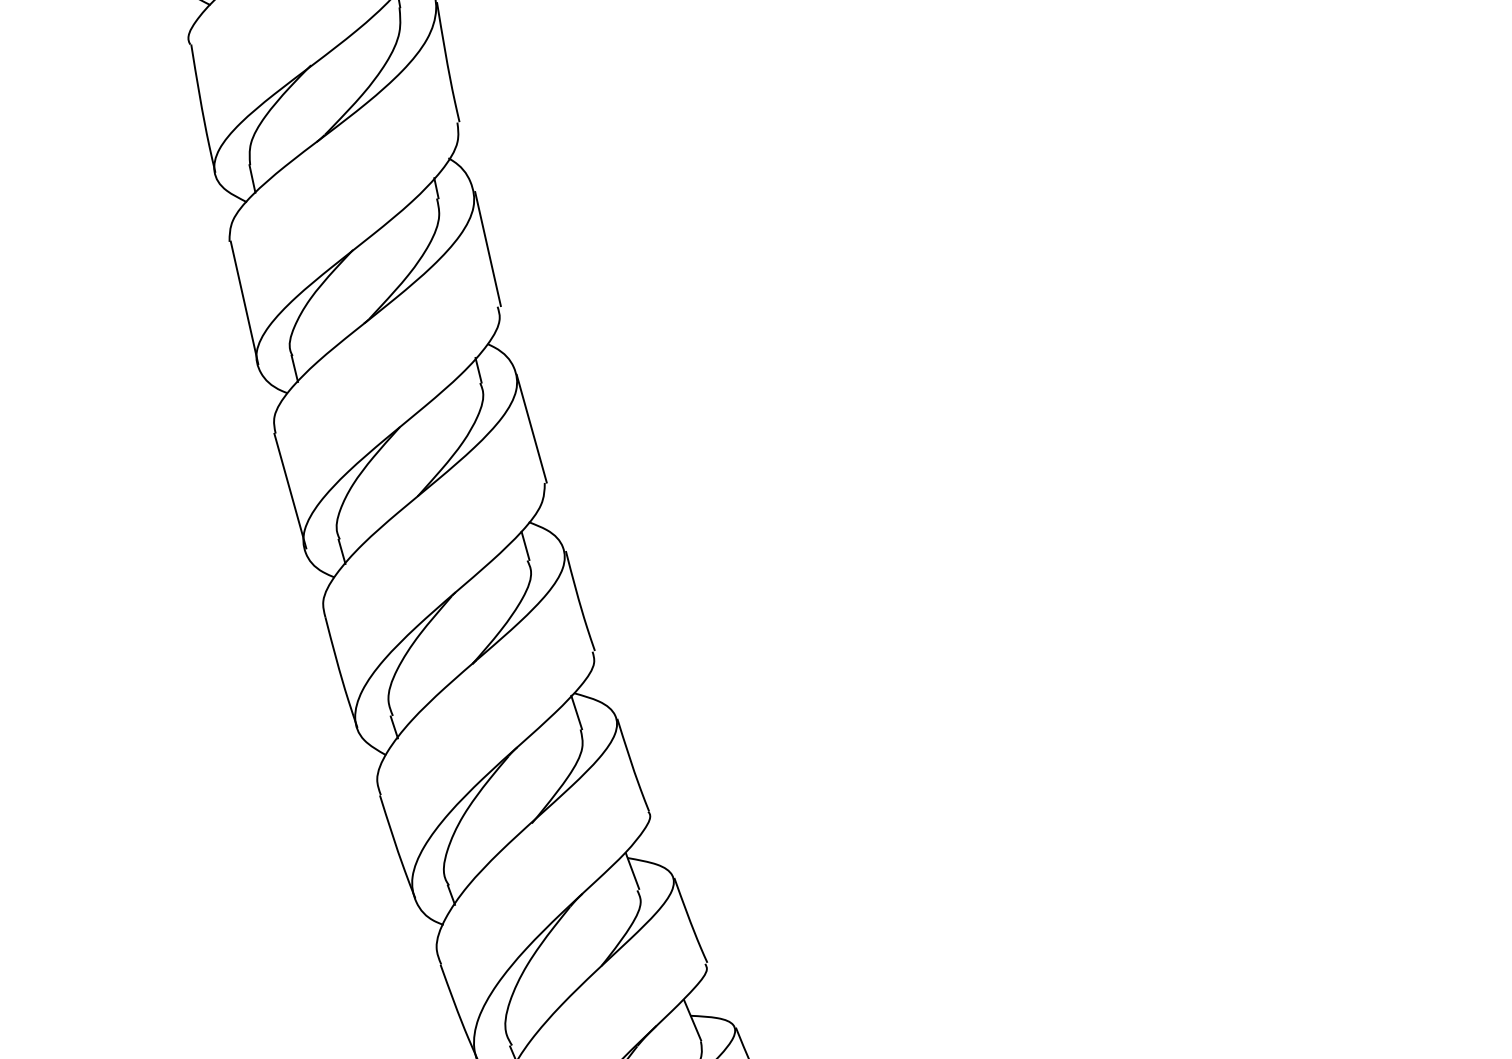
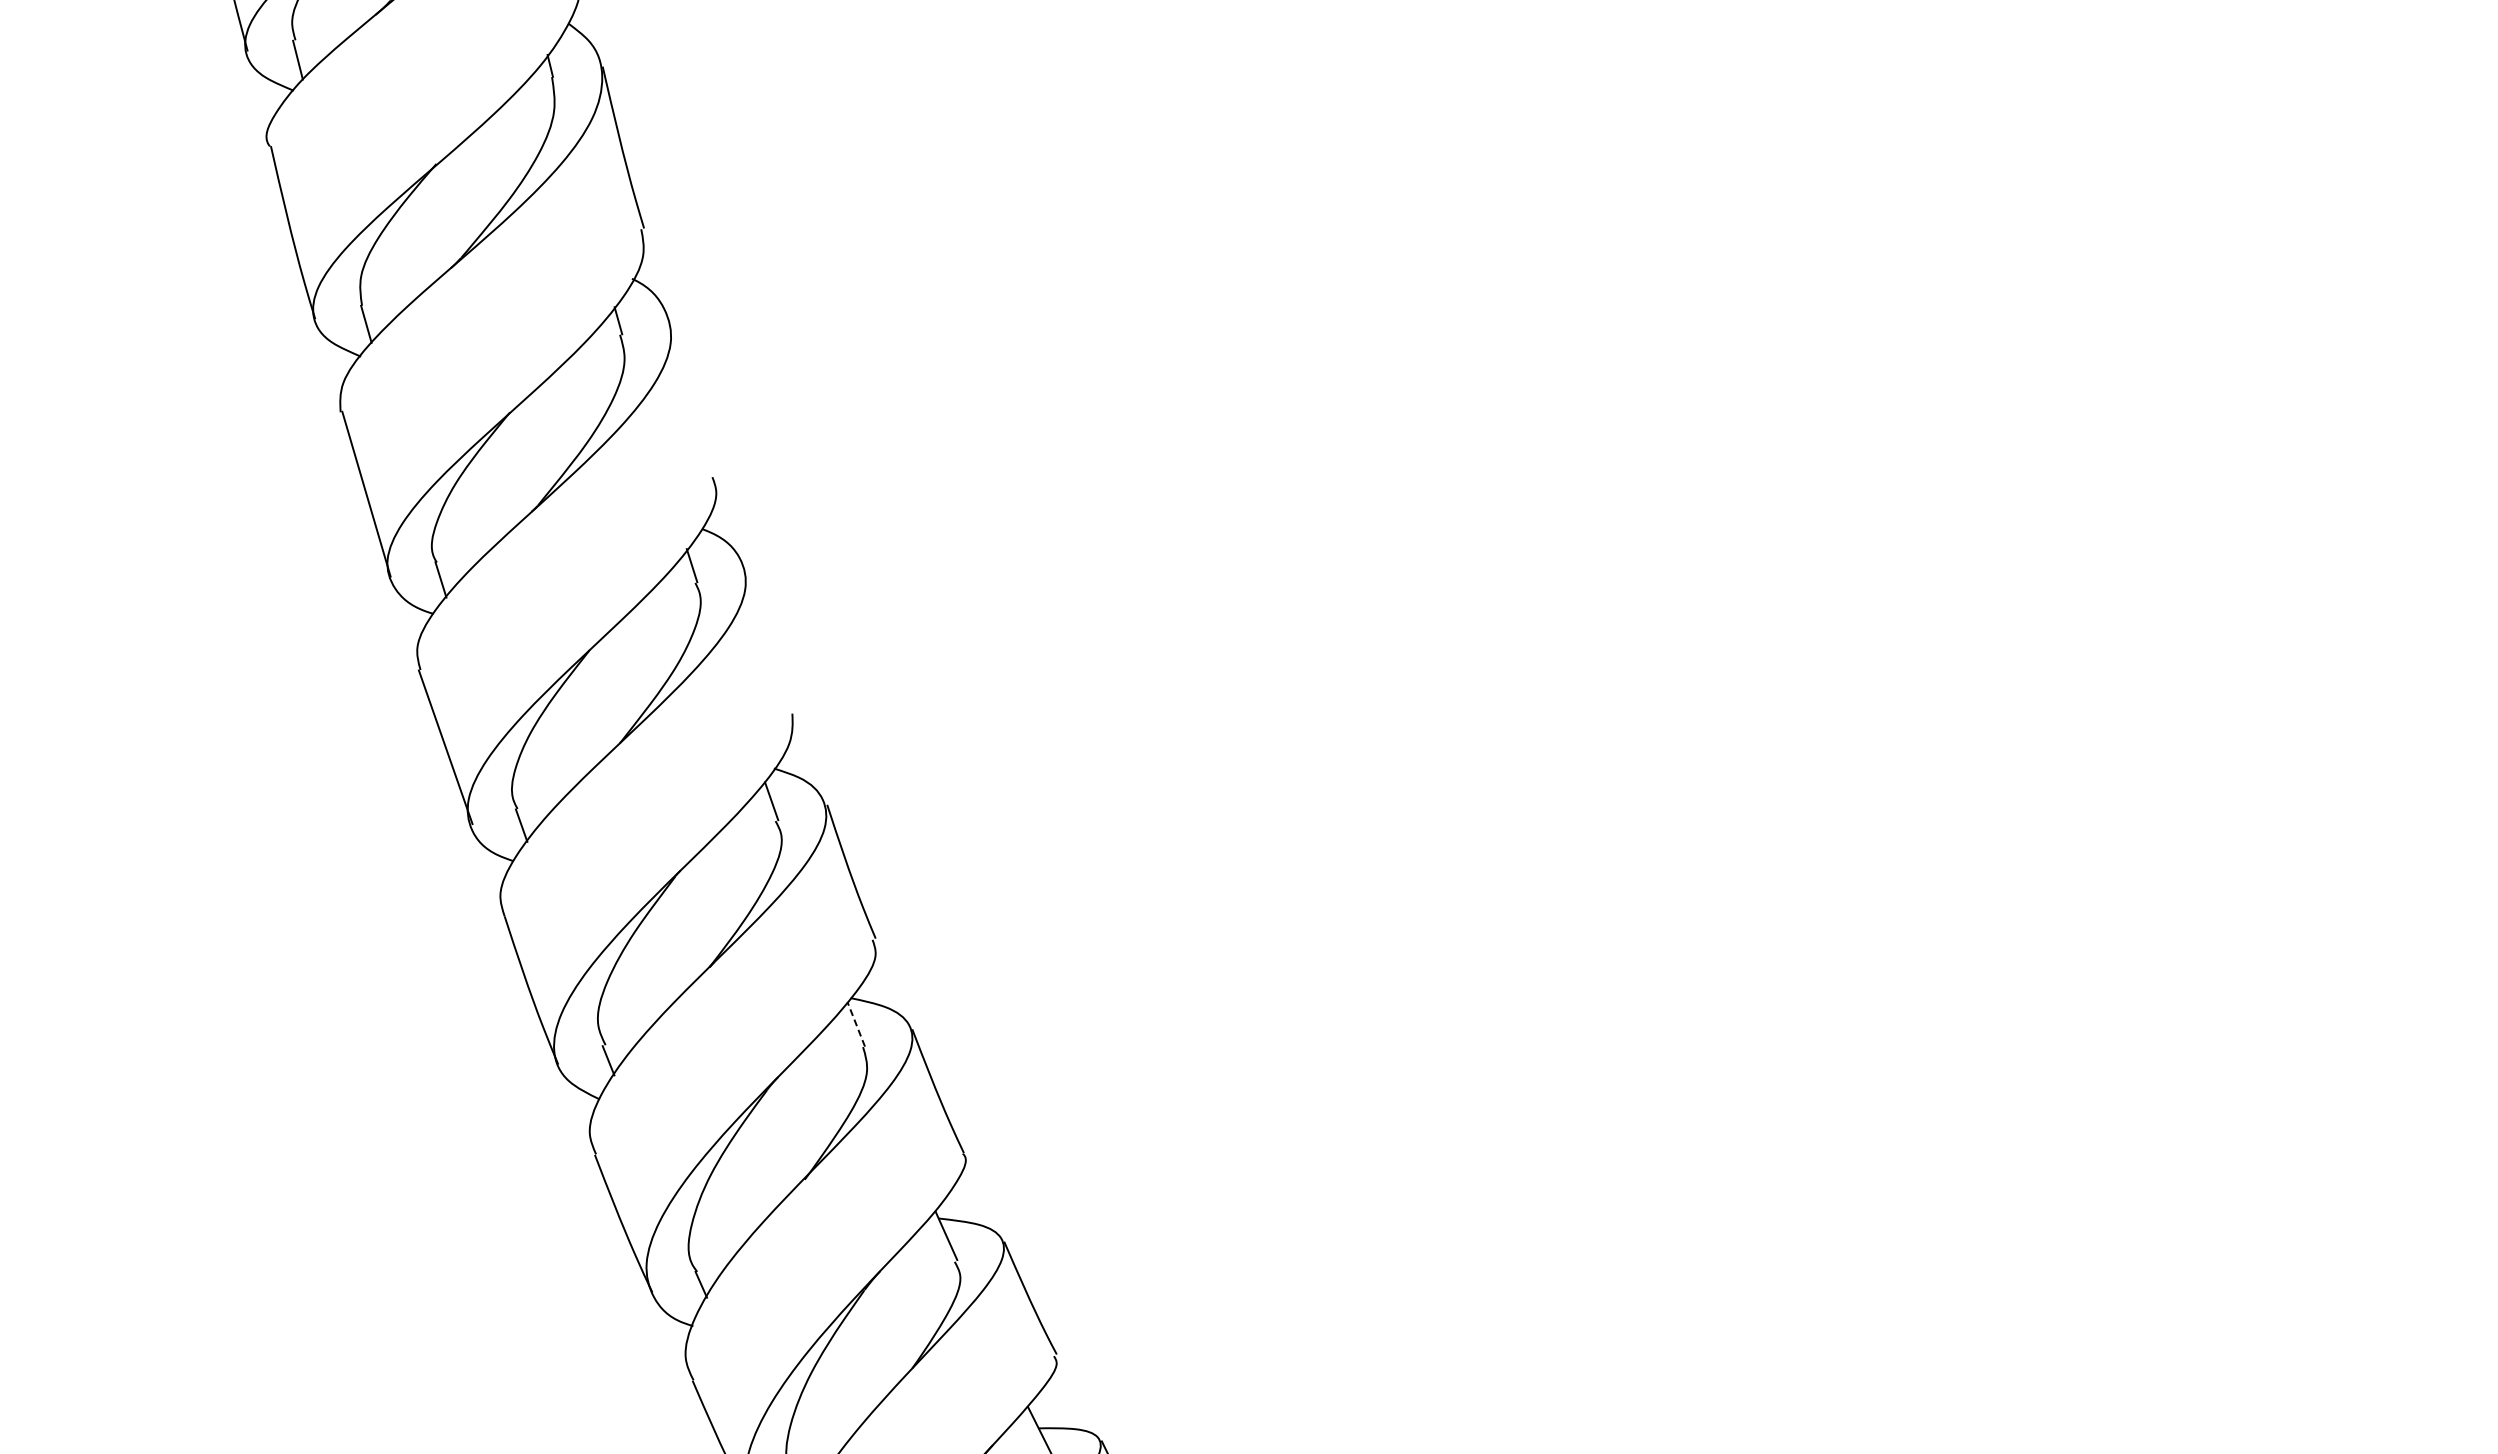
line: (487, 248) -> (693, 398), removed
line: (531, 428) -> (769, 640), removed
line: (576, 712) -> (856, 1024), solid -> dashed

